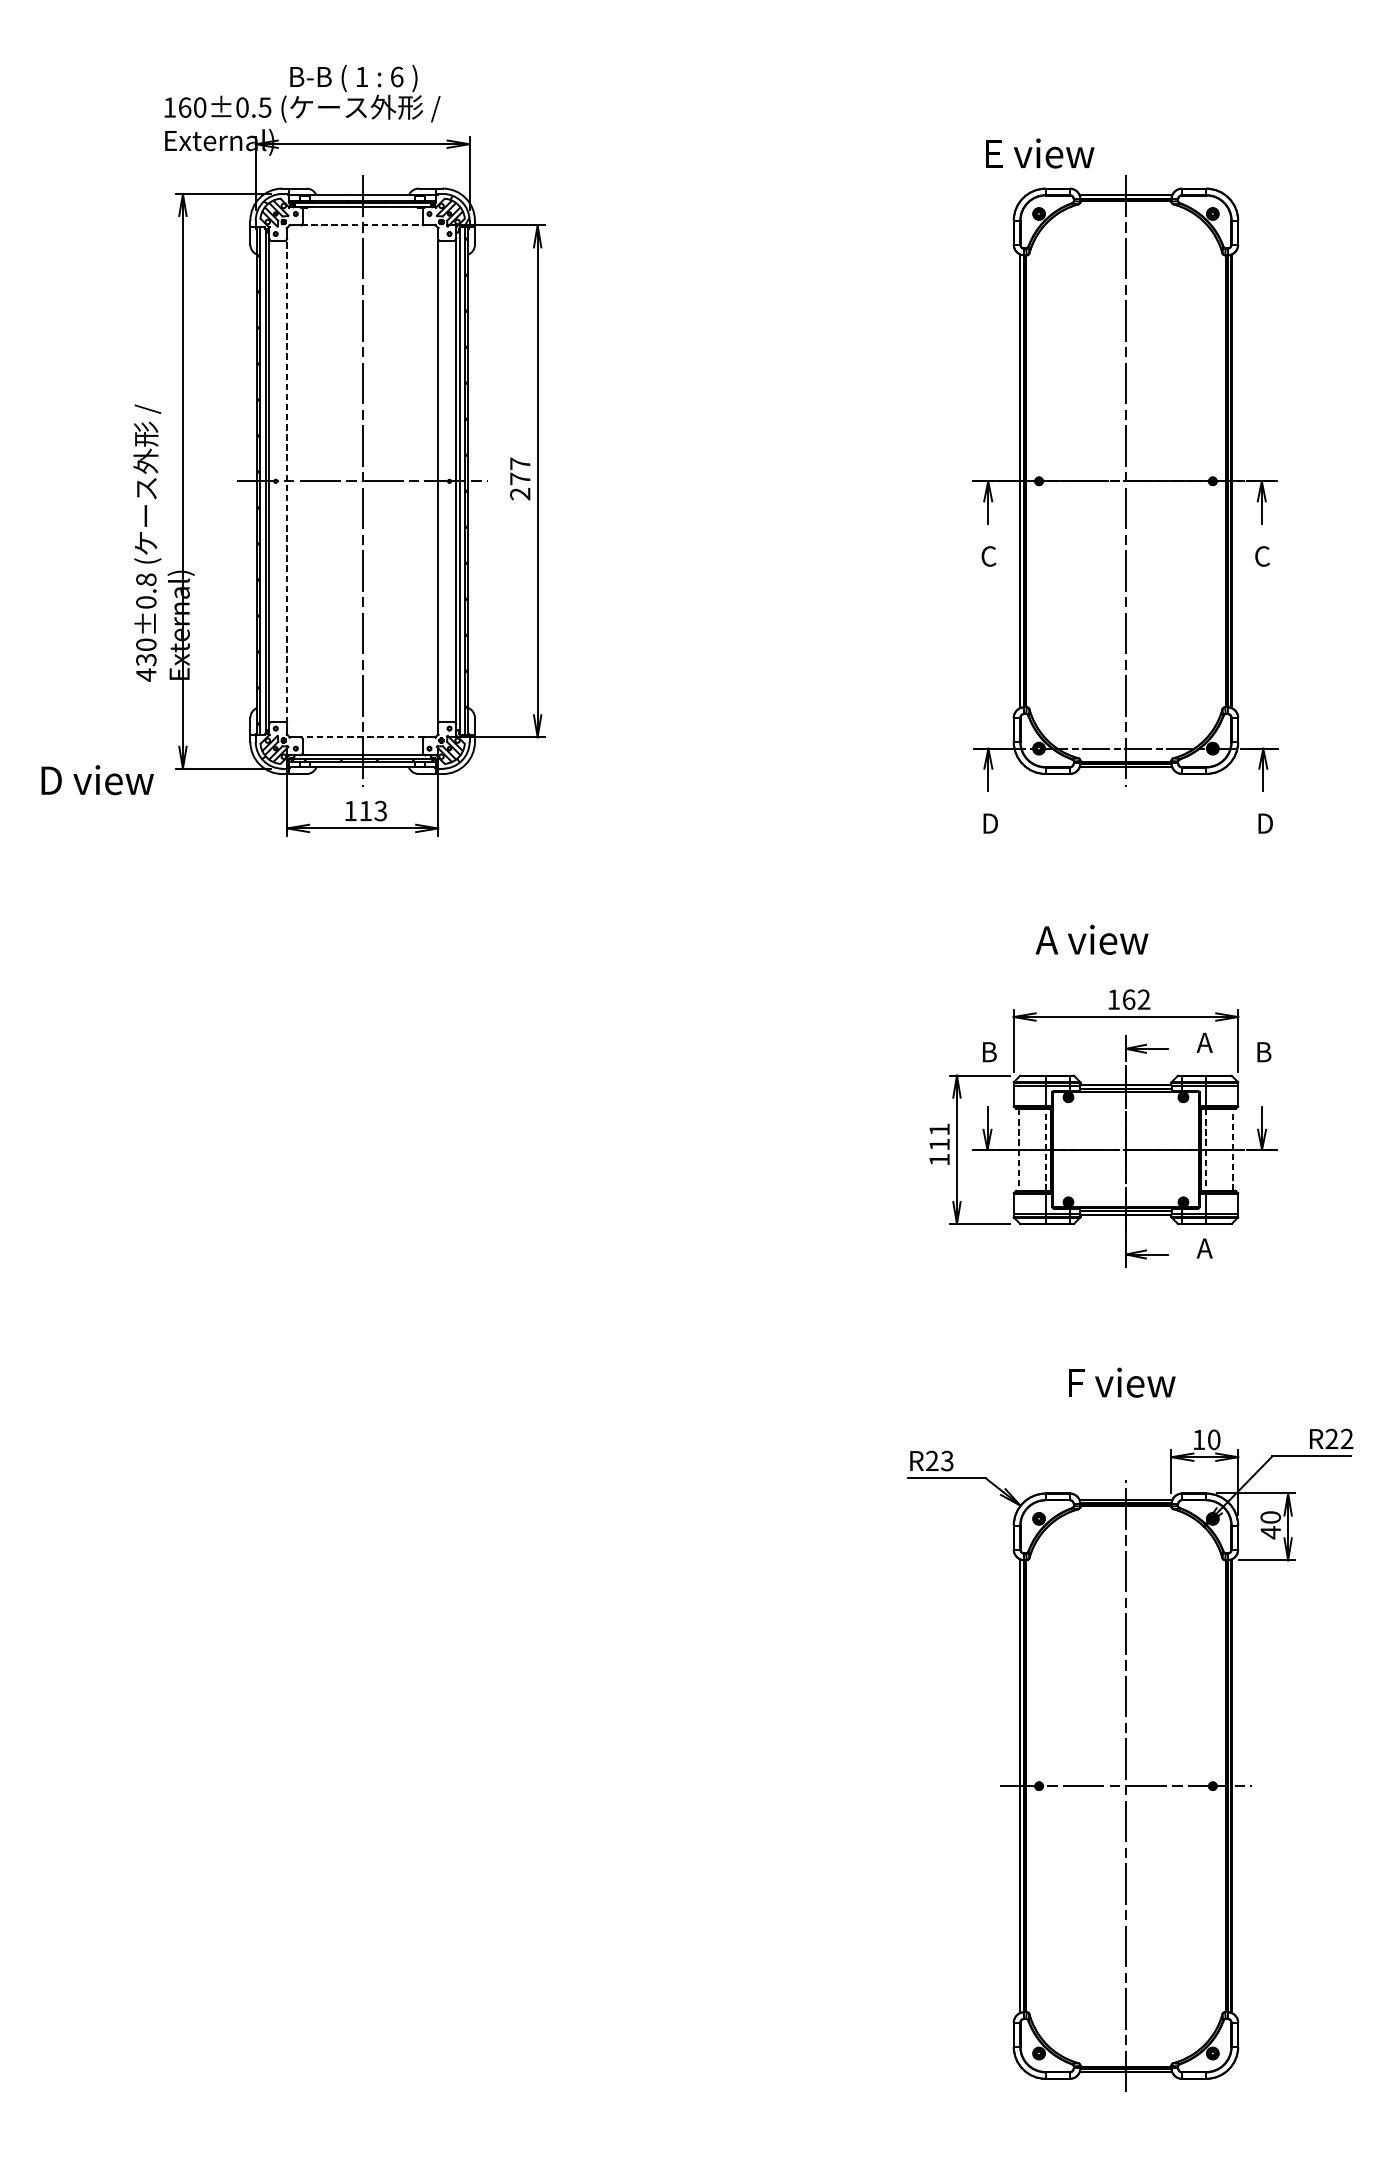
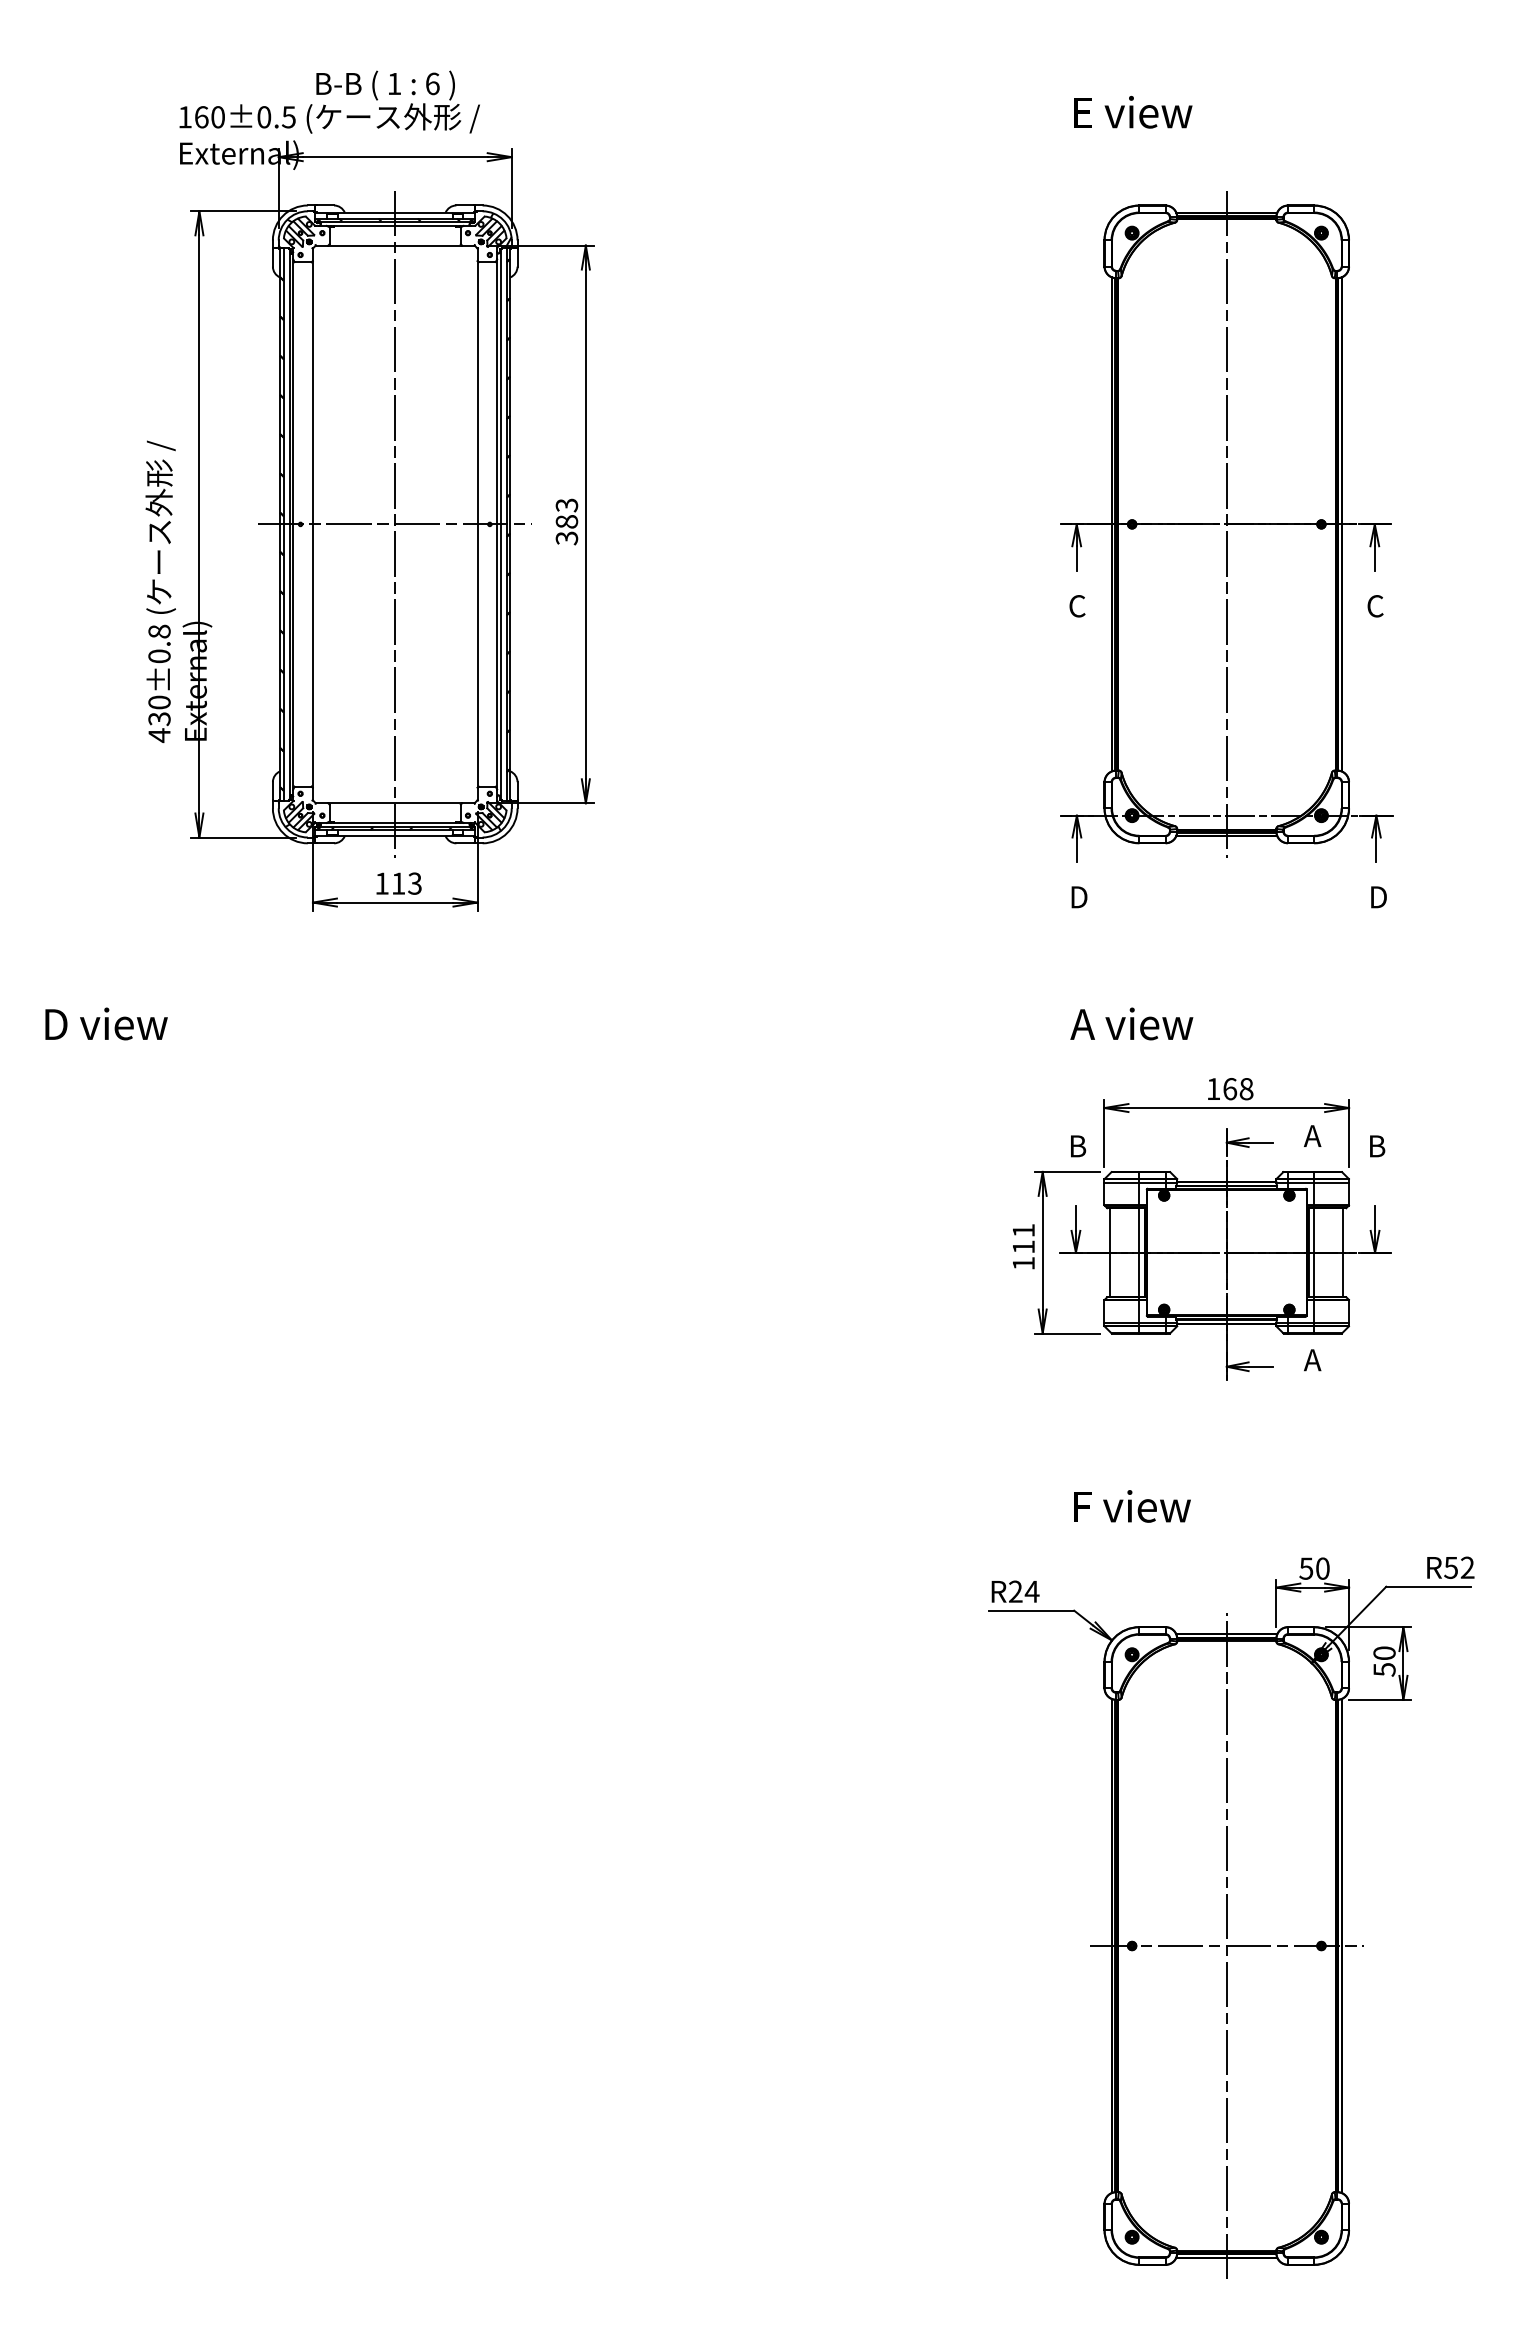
text: (1040, 152) -> (1133, 111), moved
line: (362, 225) -> (395, 245), dashed -> solid
text: (519, 478) -> (566, 521), 277 -> 383
line: (286, 481) -> (312, 524), dashed -> solid
line: (362, 737) -> (394, 803), dashed -> solid
text: (97, 779) -> (106, 1023), moved
text: (1091, 939) -> (1131, 1023), moved
text: (1144, 1000) -> (1246, 1089), 162 -> 168
line: (1045, 1149) -> (1139, 1252), dashed -> solid
line: (1233, 1149) -> (1343, 1252), dashed -> solid
line: (1019, 1150) -> (1110, 1253), dashed -> solid
line: (1206, 1150) -> (1314, 1253), dashed -> solid
text: (1122, 1382) -> (1132, 1506), moved
text: (1331, 1438) -> (1450, 1567), R22 -> R52
text: (1199, 1439) -> (1306, 1568), 10 -> 50
text: (946, 1460) -> (1031, 1591), R23 -> R24
text: (1270, 1532) -> (1384, 1669), 40 -> 50

